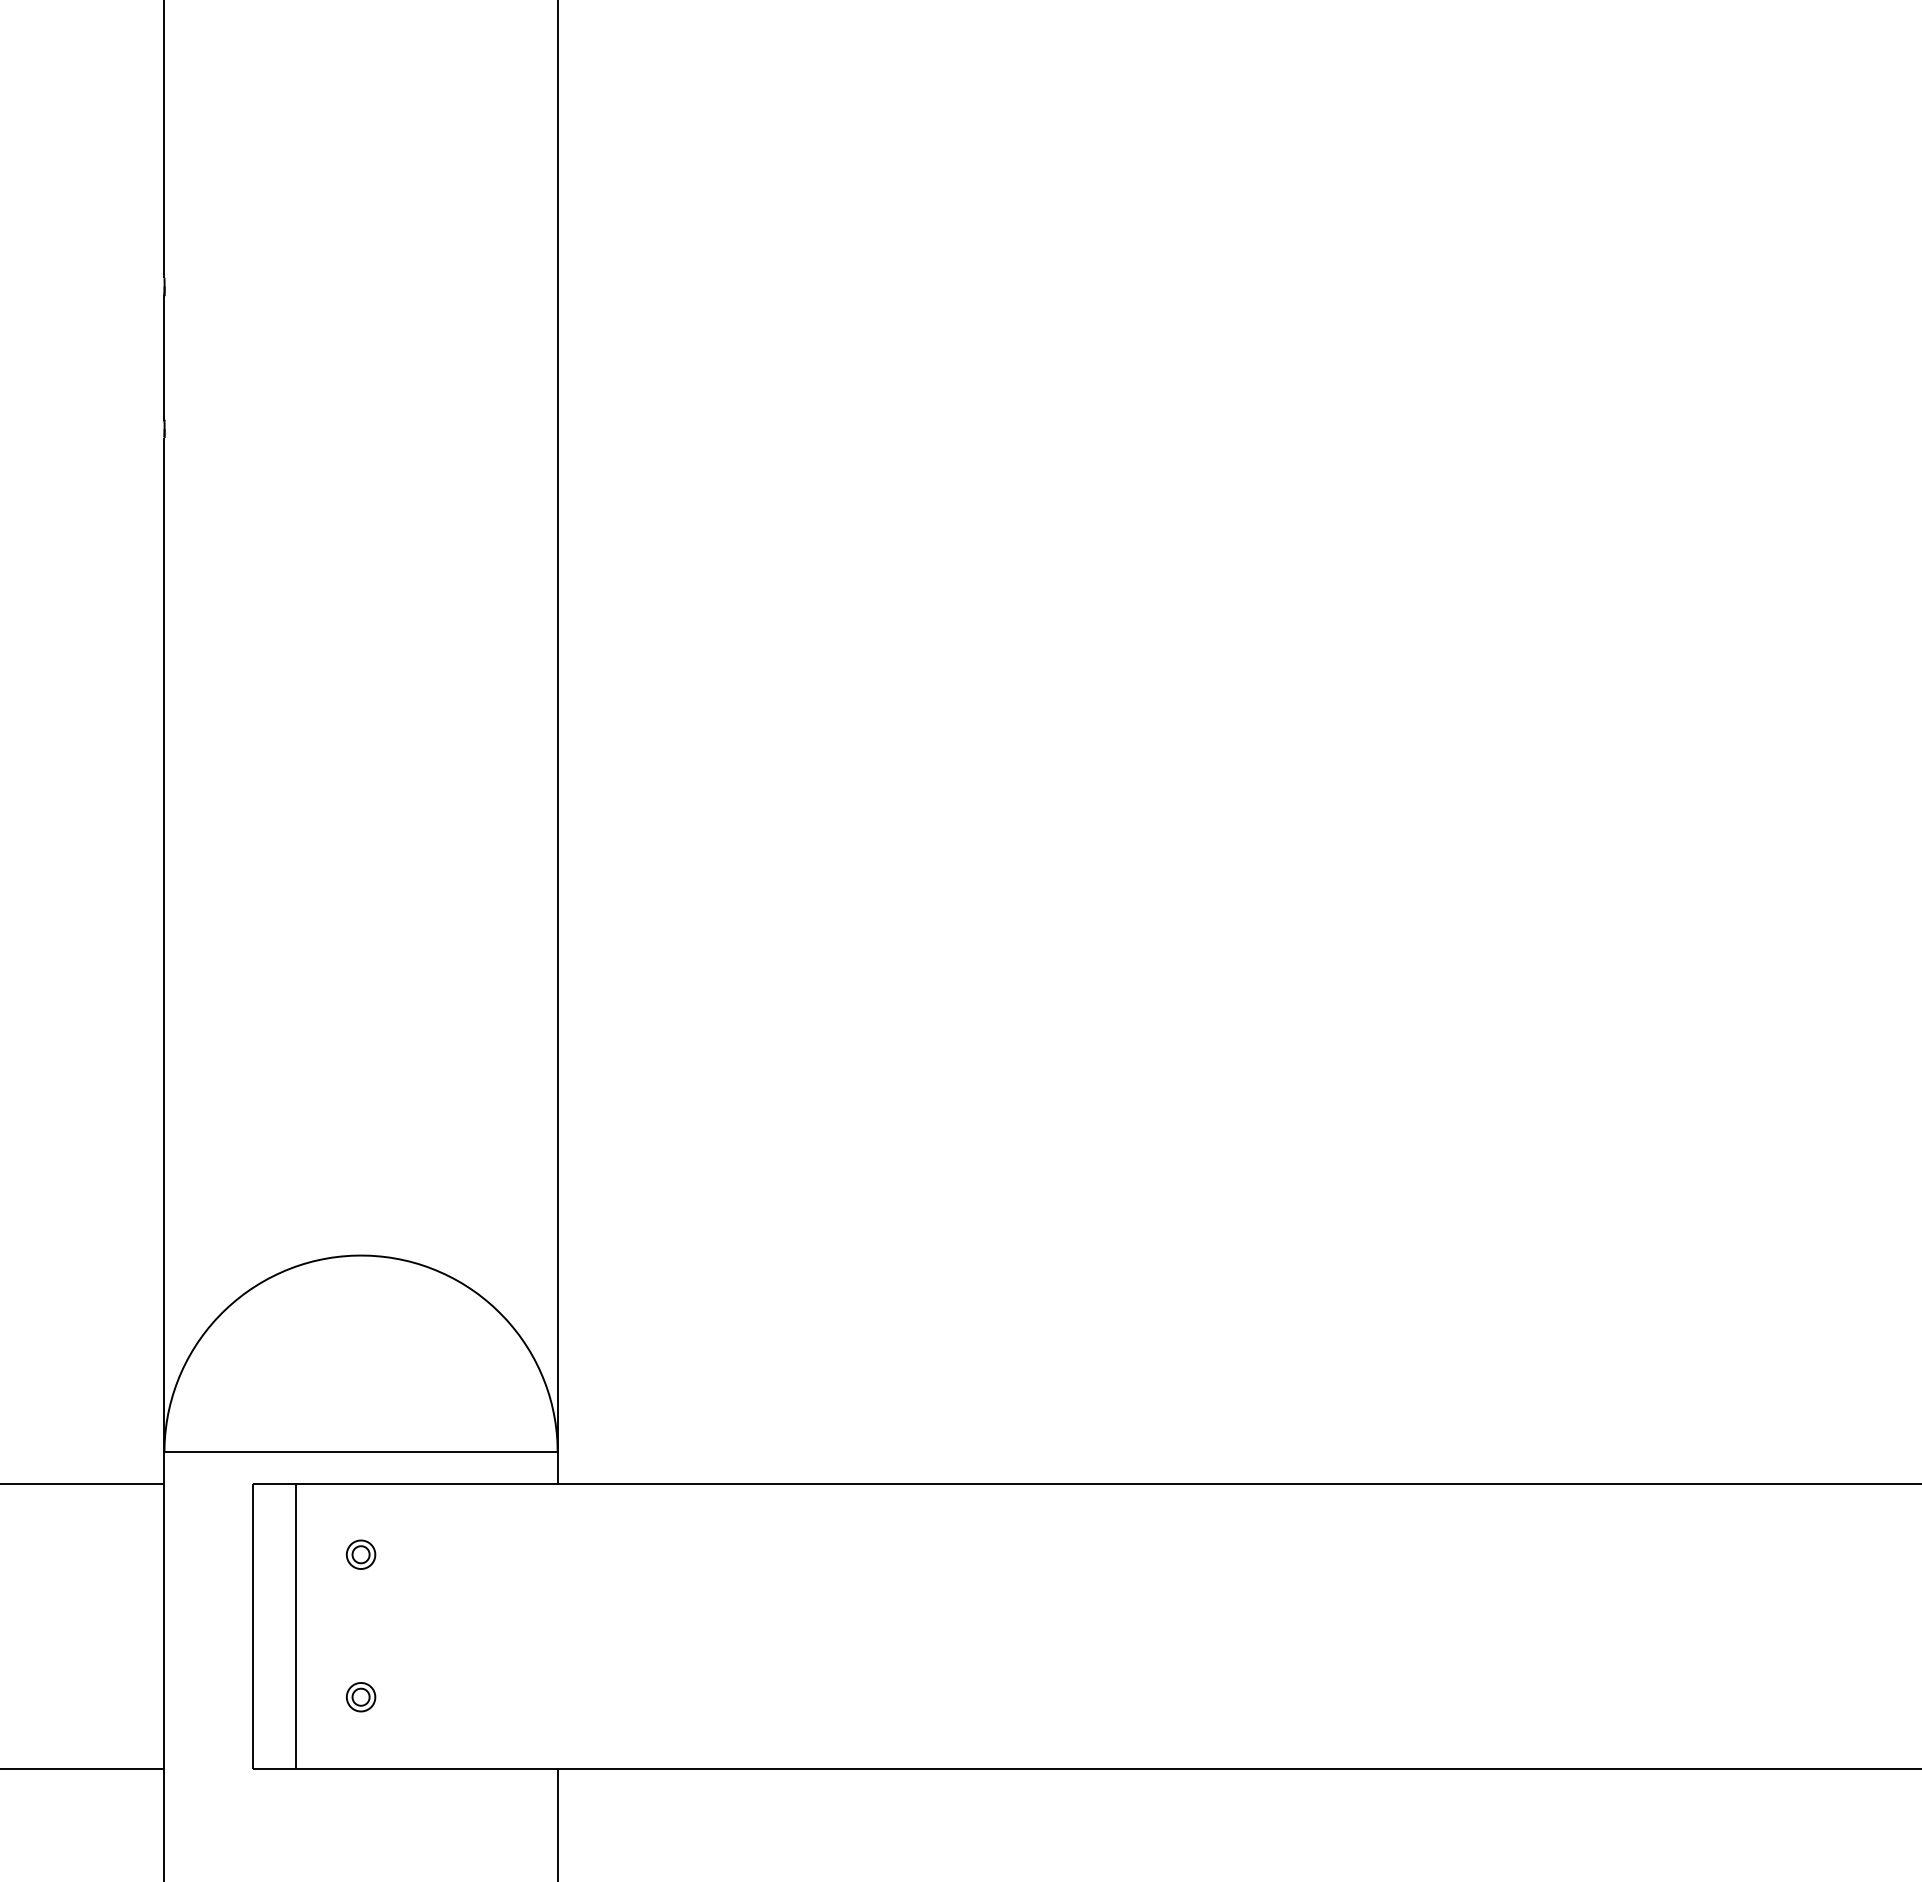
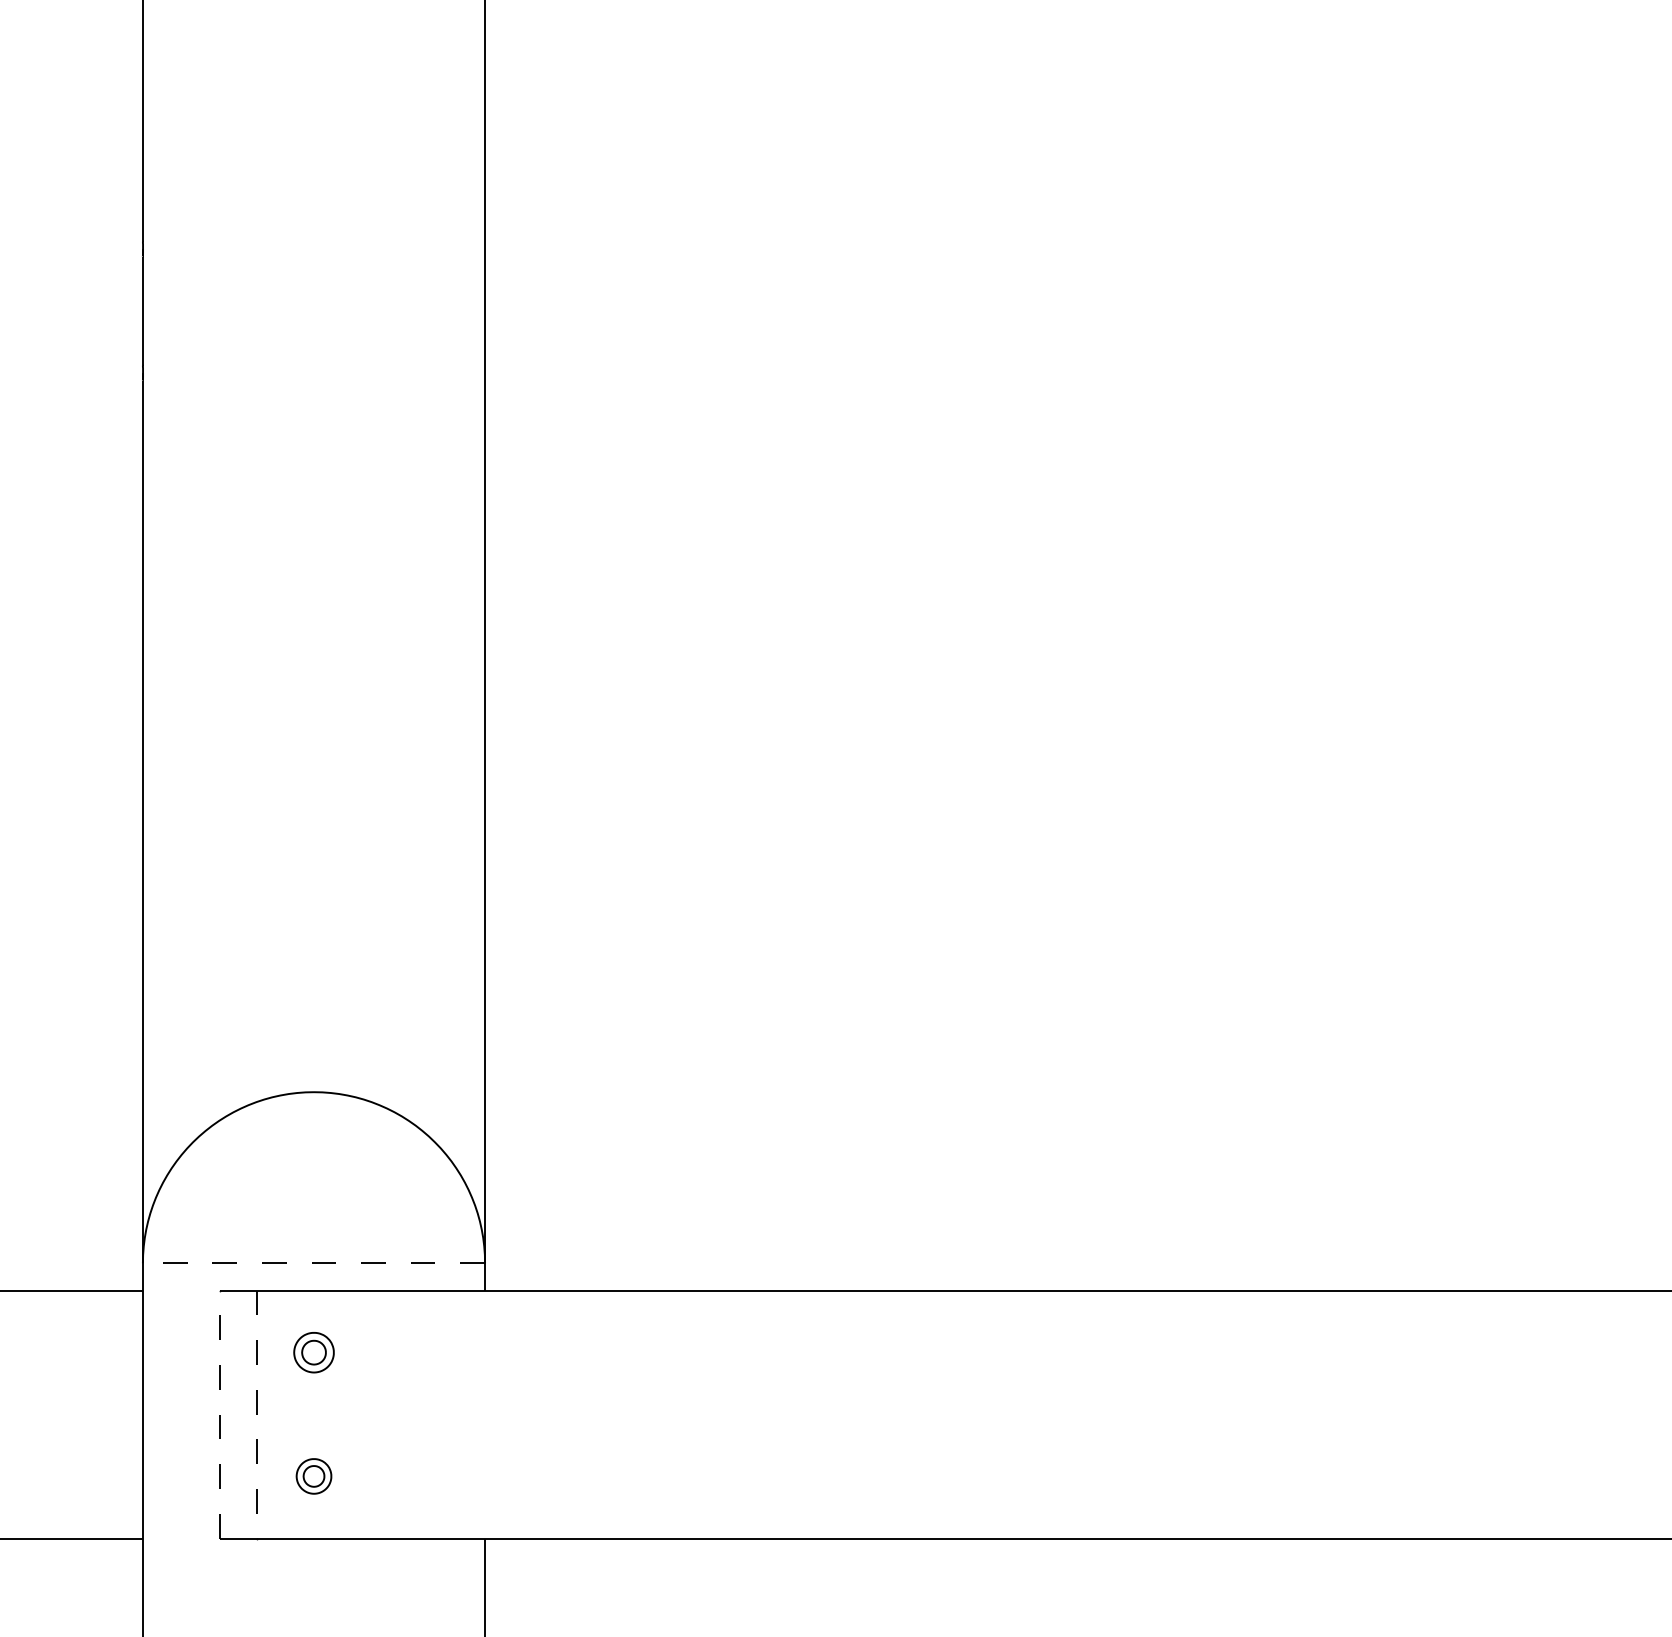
line: (361, 1452) -> (314, 1263), solid -> dashed
part: (360, 1554) -> (313, 1352), size x1.6
line: (252, 1625) -> (219, 1414), solid -> dashed
line: (295, 1626) -> (256, 1414), solid -> dashed
part: (360, 1697) -> (313, 1476), size x1.4

